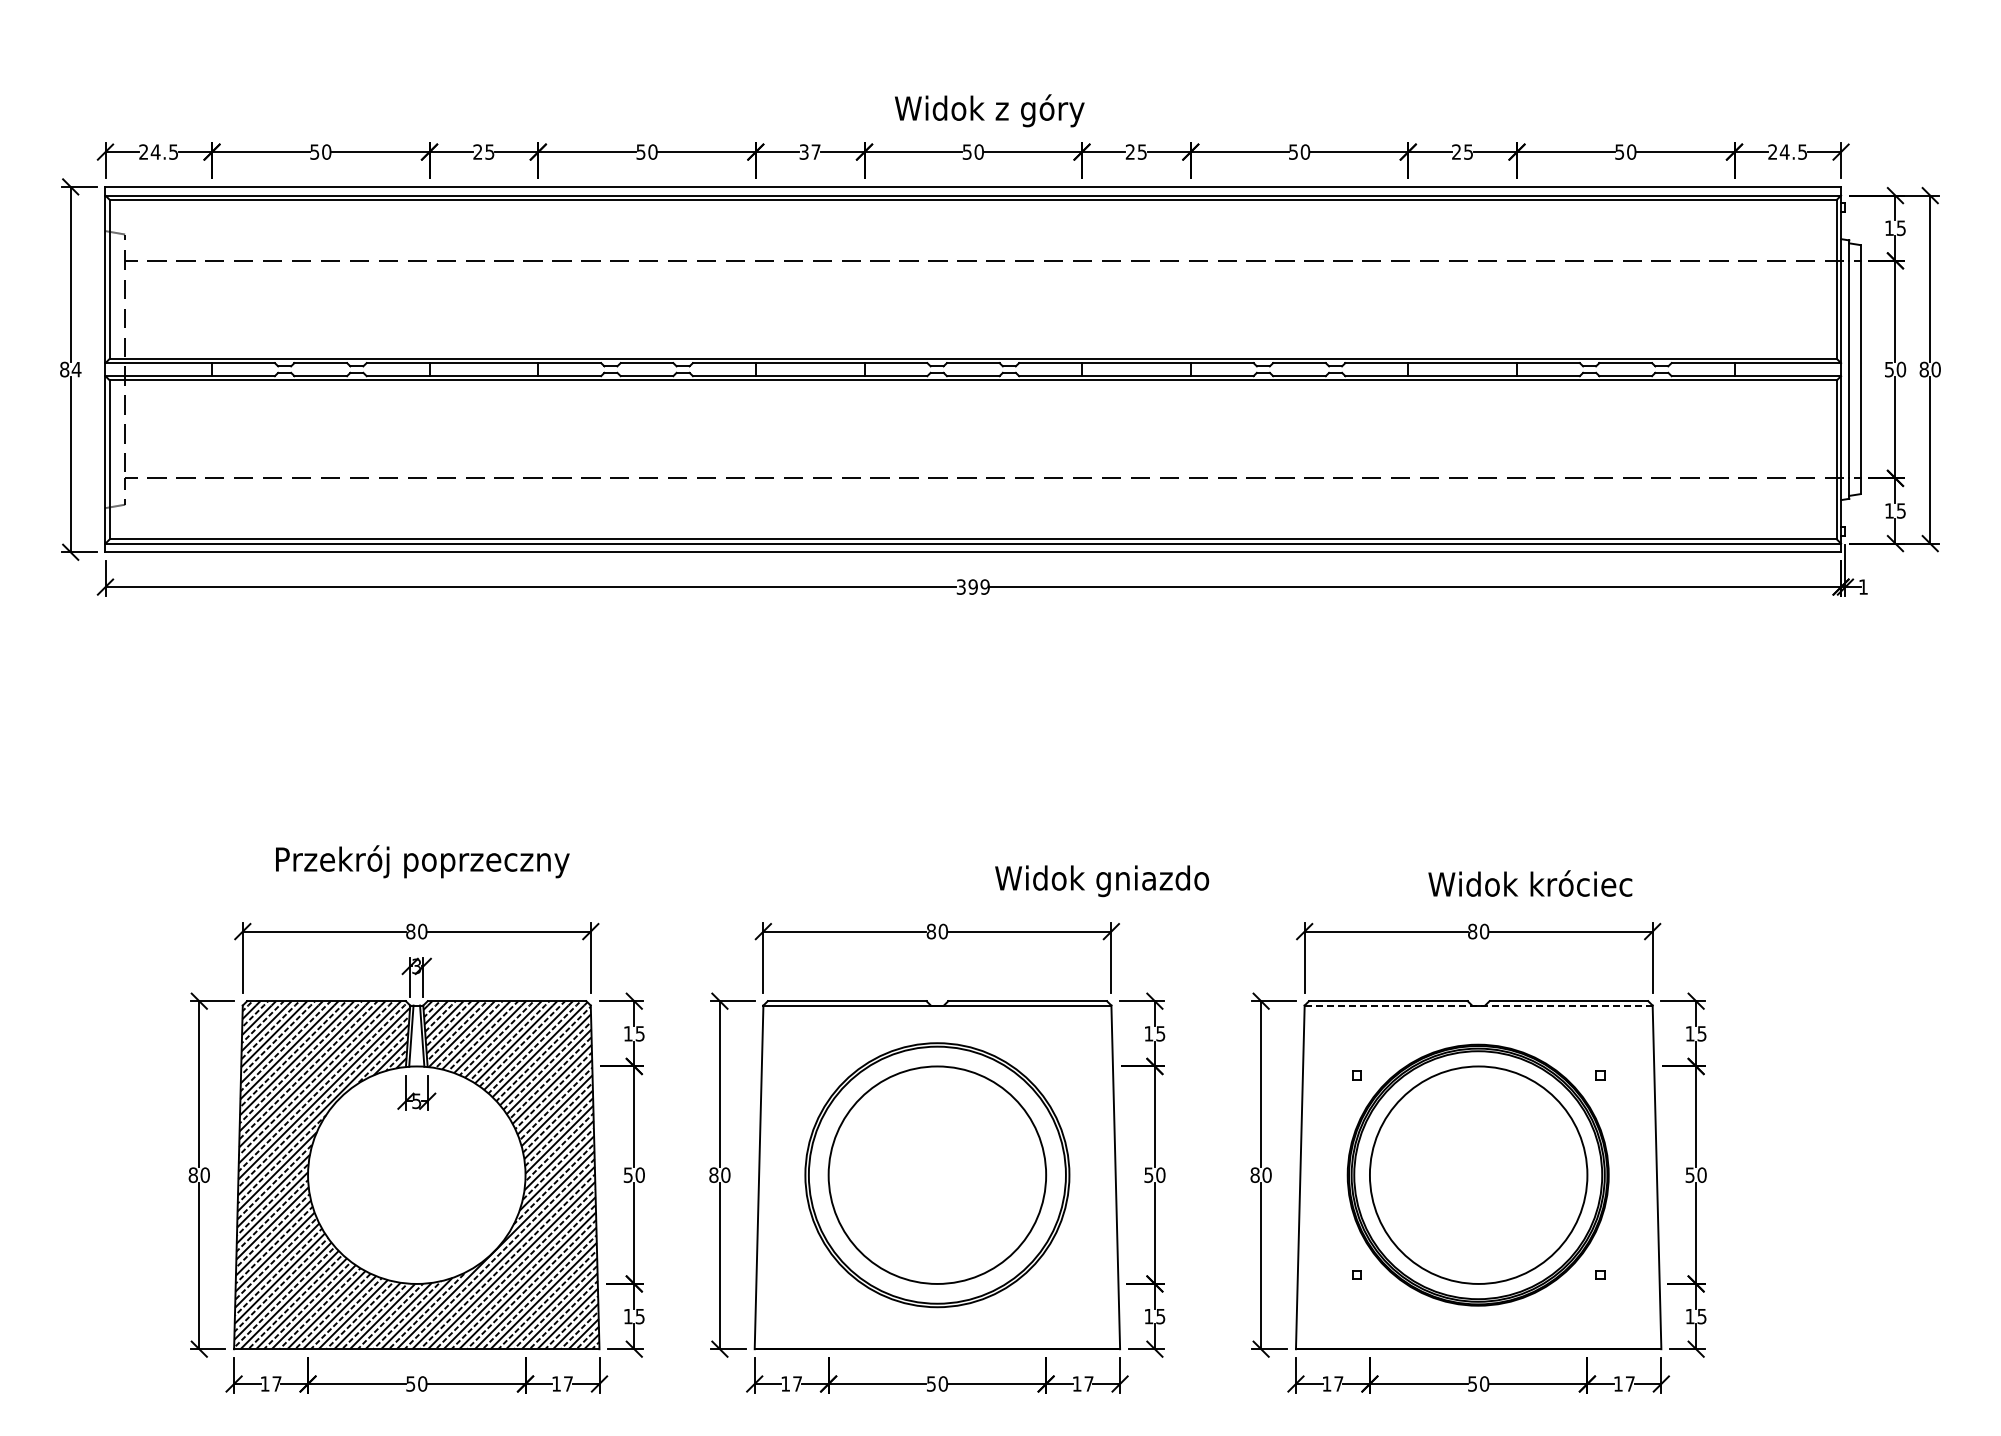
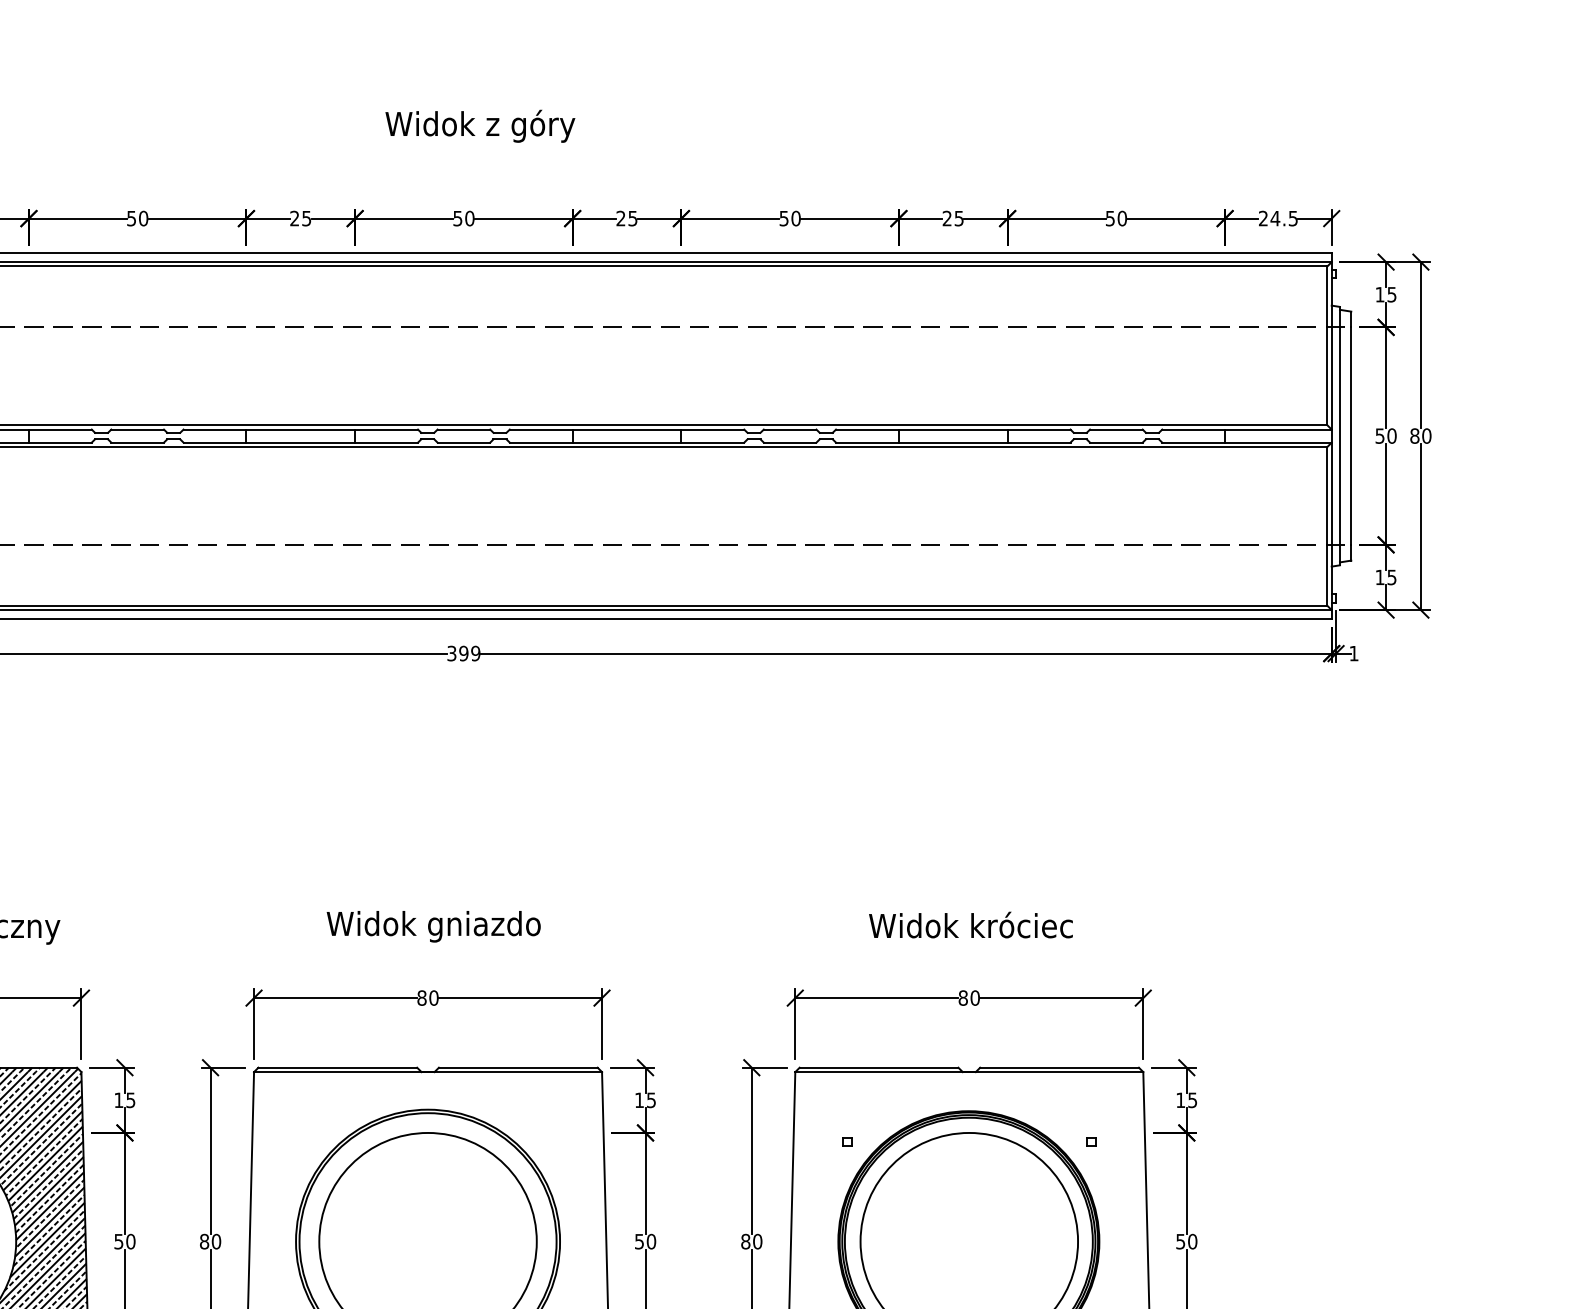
text: (989, 110) -> (480, 126), moved
text: (809, 151) -> (300, 218), 37 -> 25
text: (1102, 881) -> (434, 927), moved
text: (1530, 883) -> (971, 925), moved
line: (1478, 1005) -> (969, 1072), dashed -> solid

